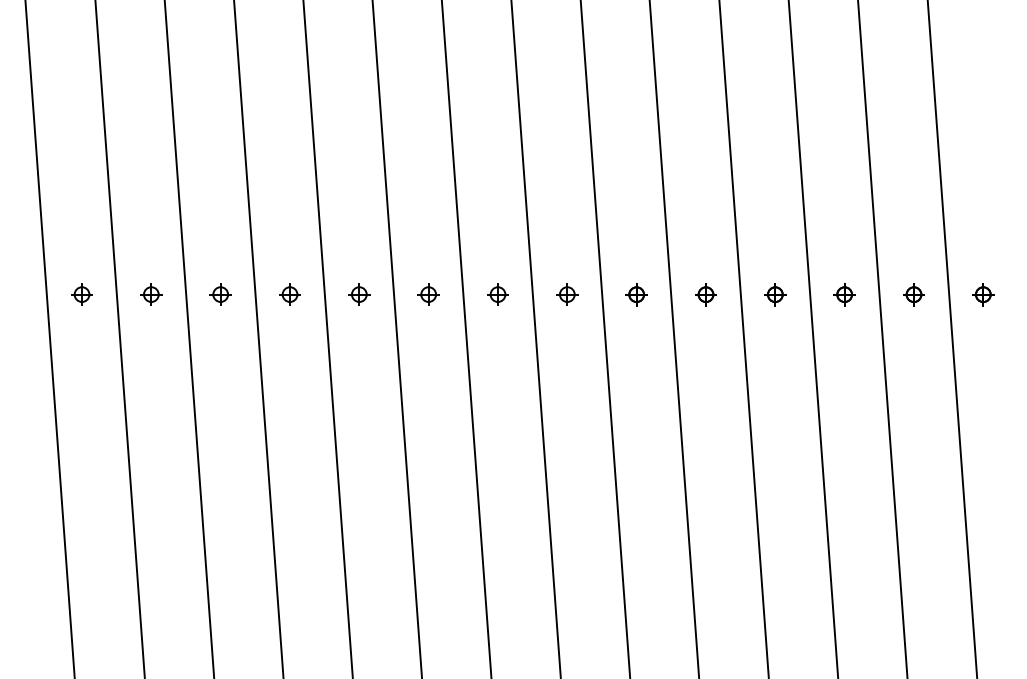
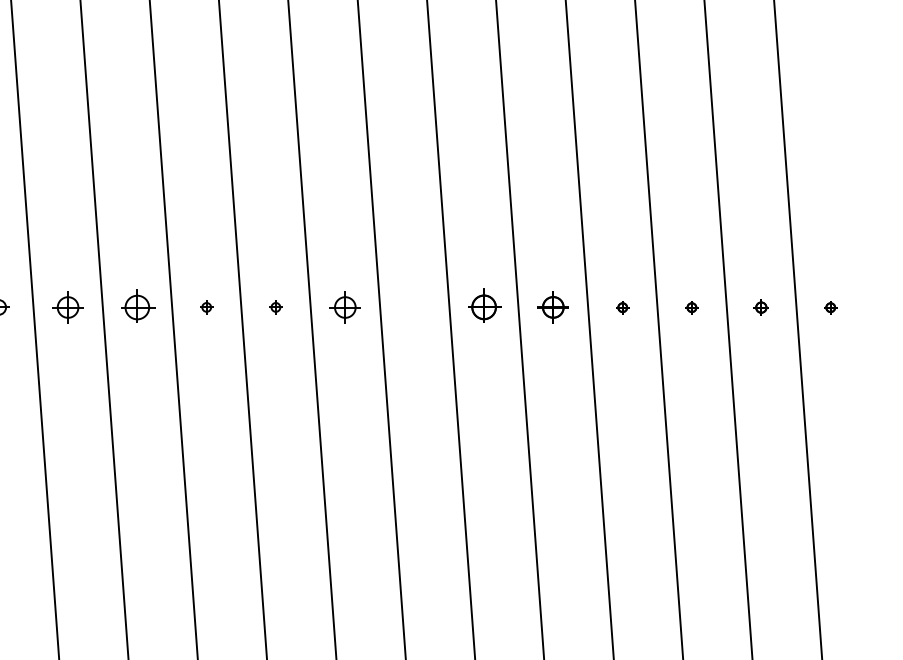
part: (220, 294) -> (67, 307), size x1.4
part: (289, 294) -> (136, 307), size x1.6
part: (359, 294) -> (206, 307), size x0.6
part: (428, 294) -> (275, 307), size x0.6
part: (497, 294) -> (344, 307), size x1.4
part: (567, 294) -> (414, 307), removed
part: (636, 294) -> (483, 307), size x1.6
part: (705, 294) -> (552, 307), size x1.4
part: (775, 294) -> (622, 307), size x0.6
part: (844, 294) -> (691, 307), size x0.6
part: (913, 294) -> (760, 307), size x0.7
part: (983, 294) -> (830, 307), size x0.6

